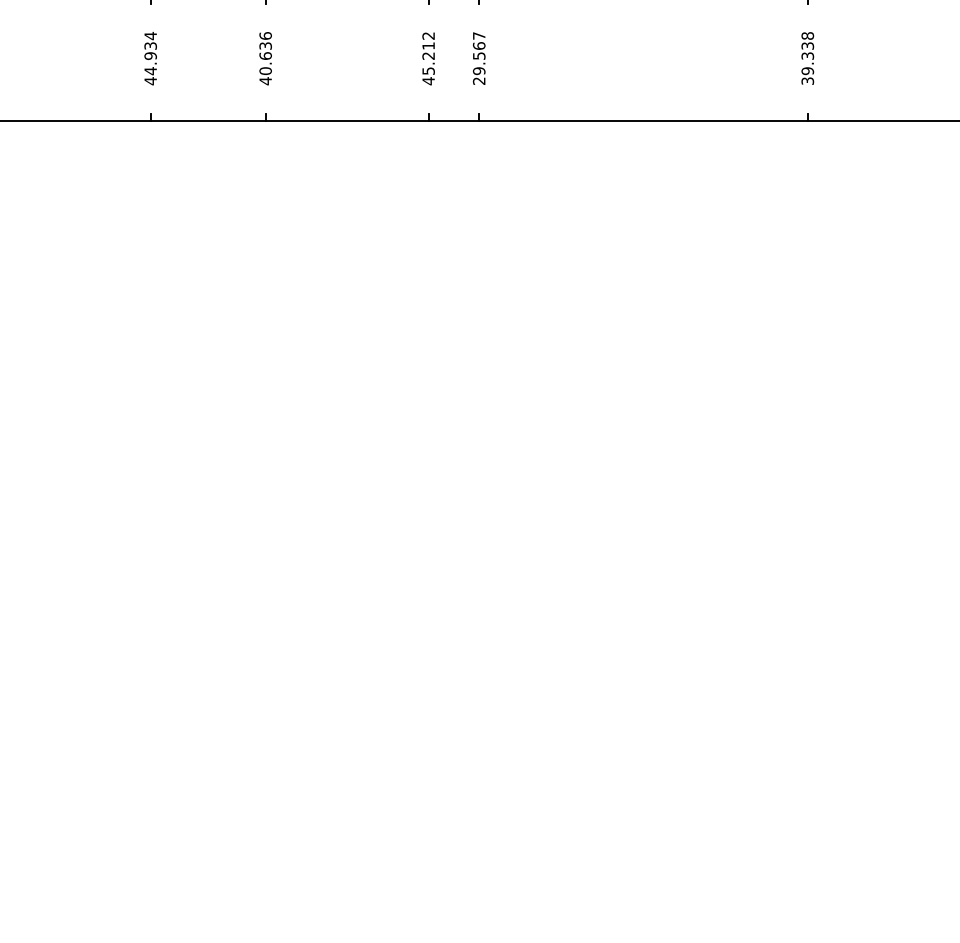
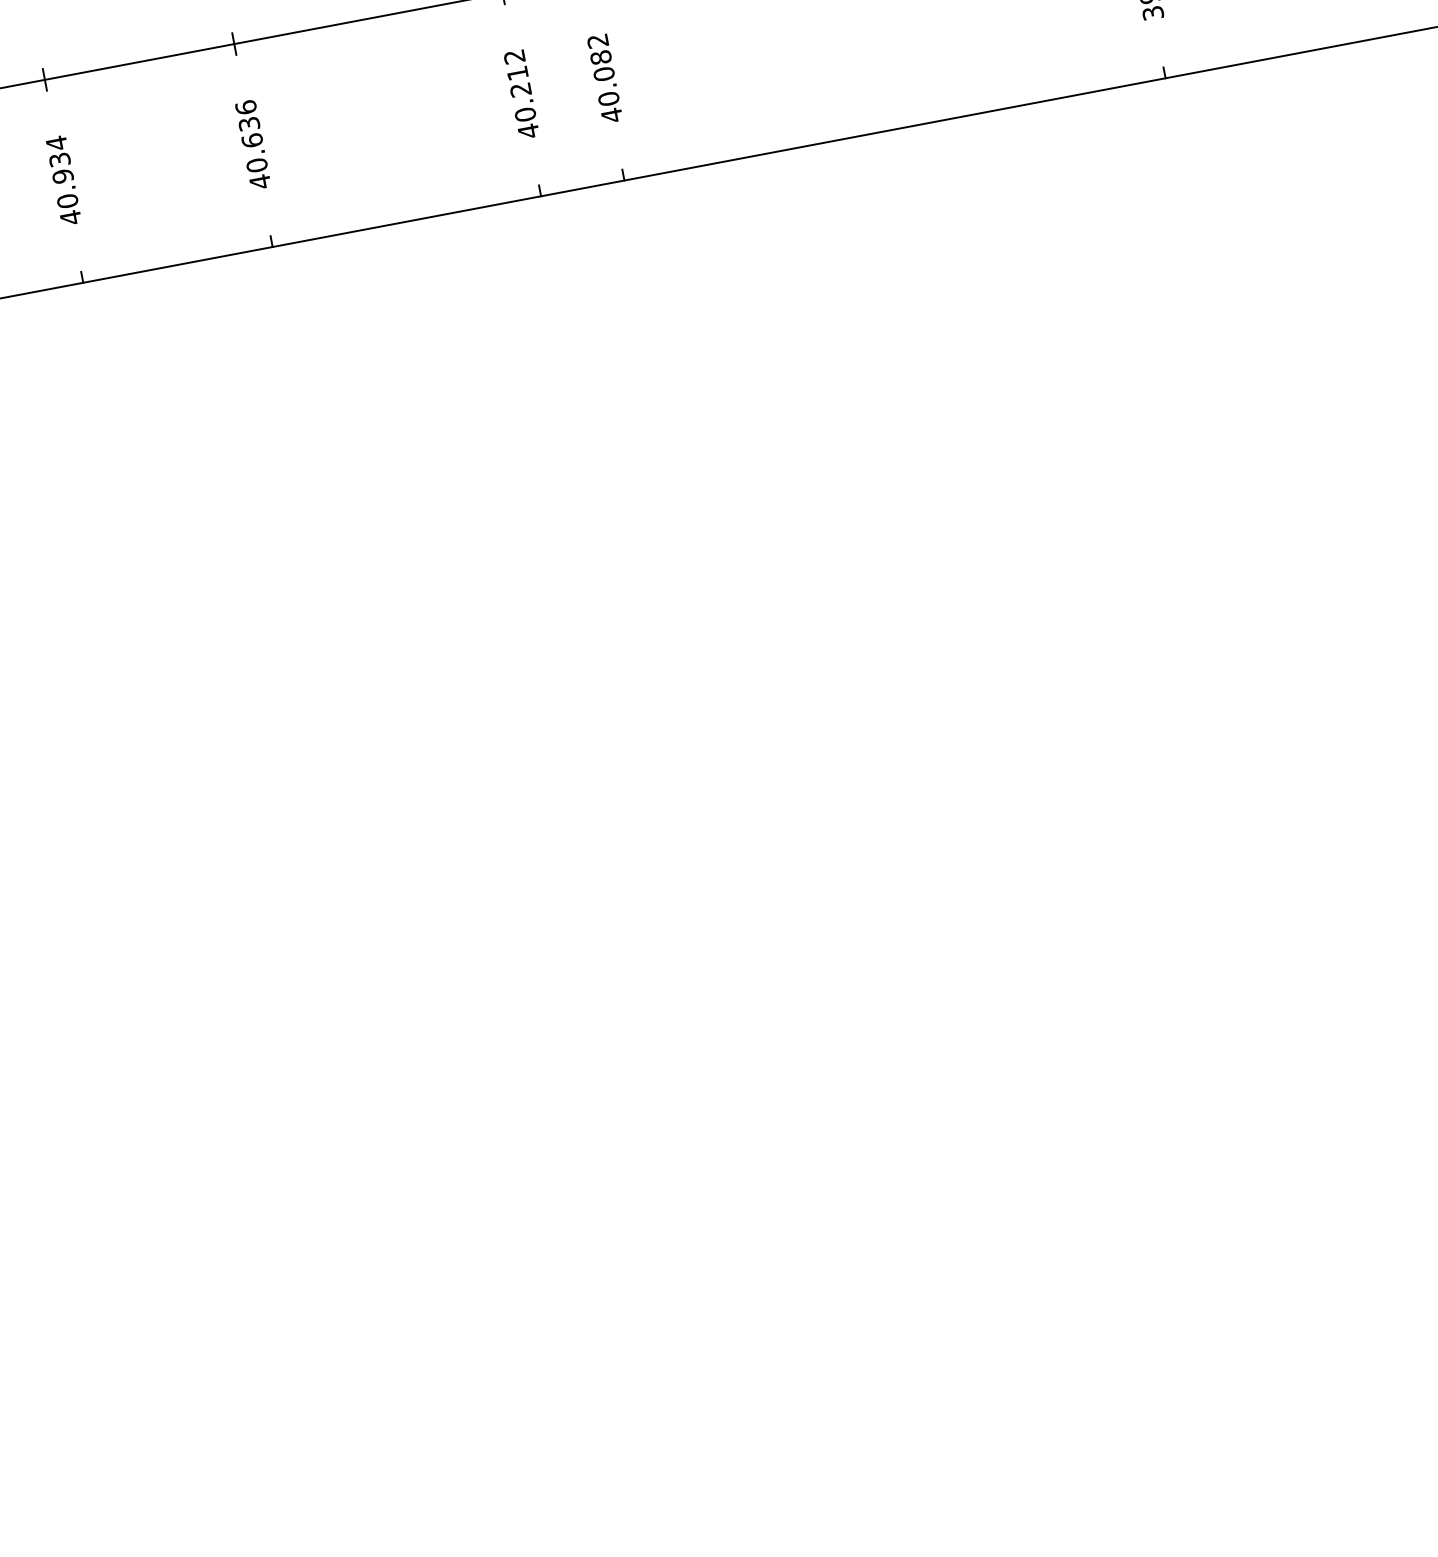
text: (478, 58) -> (603, 78), 29.567 -> 40.082
text: (428, 70) -> (525, 113), 45.212 -> 40.212
text: (150, 71) -> (67, 201), 44.934 -> 40.934

